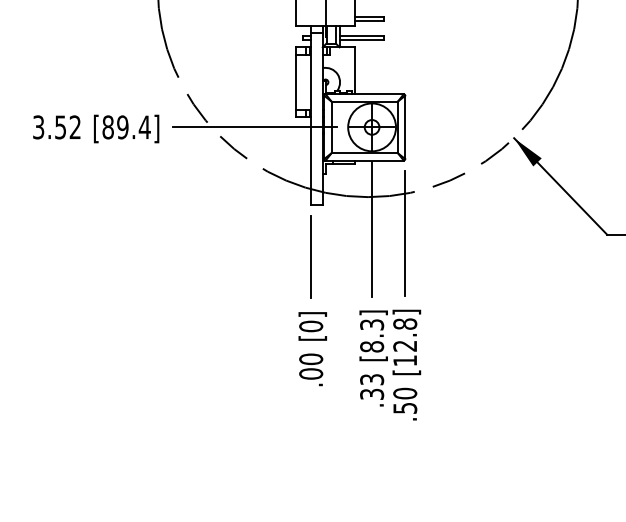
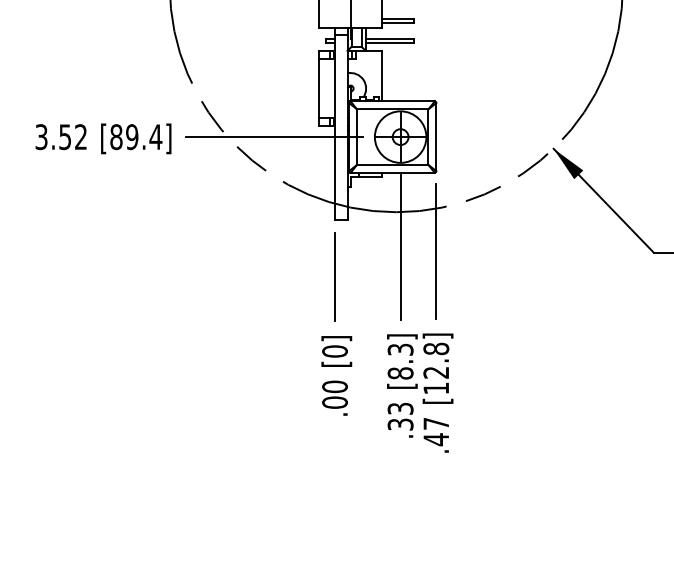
text: (405, 400) -> (436, 431), .50 -> .47

